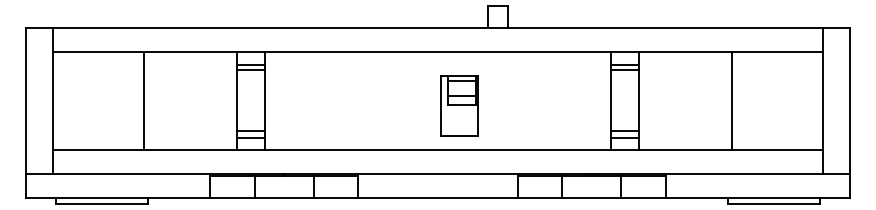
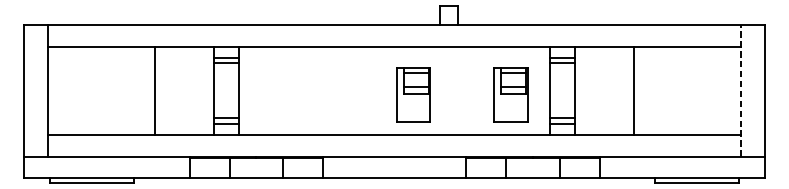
line: (143, 100) -> (154, 90), moved
line: (732, 100) -> (634, 90), moved
line: (822, 100) -> (740, 90), solid -> dashed
part: (567, 105) -> (511, 94), added

